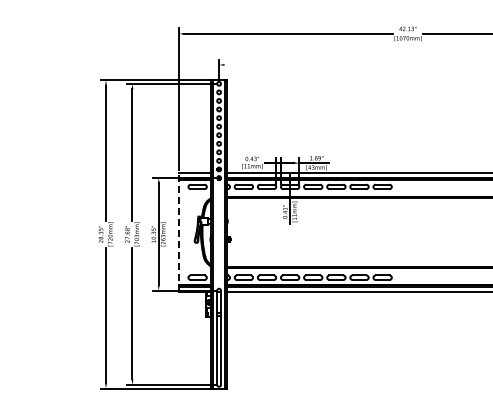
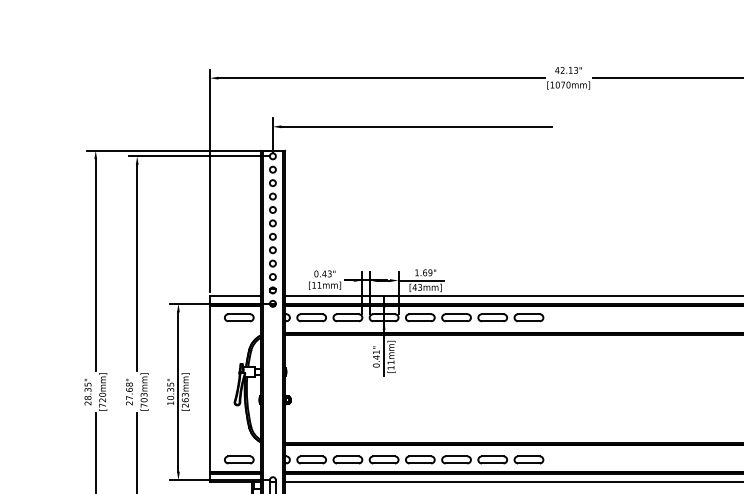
line: (310, 64) -> (416, 126), added
line: (178, 231) -> (209, 387), dashed -> solid

